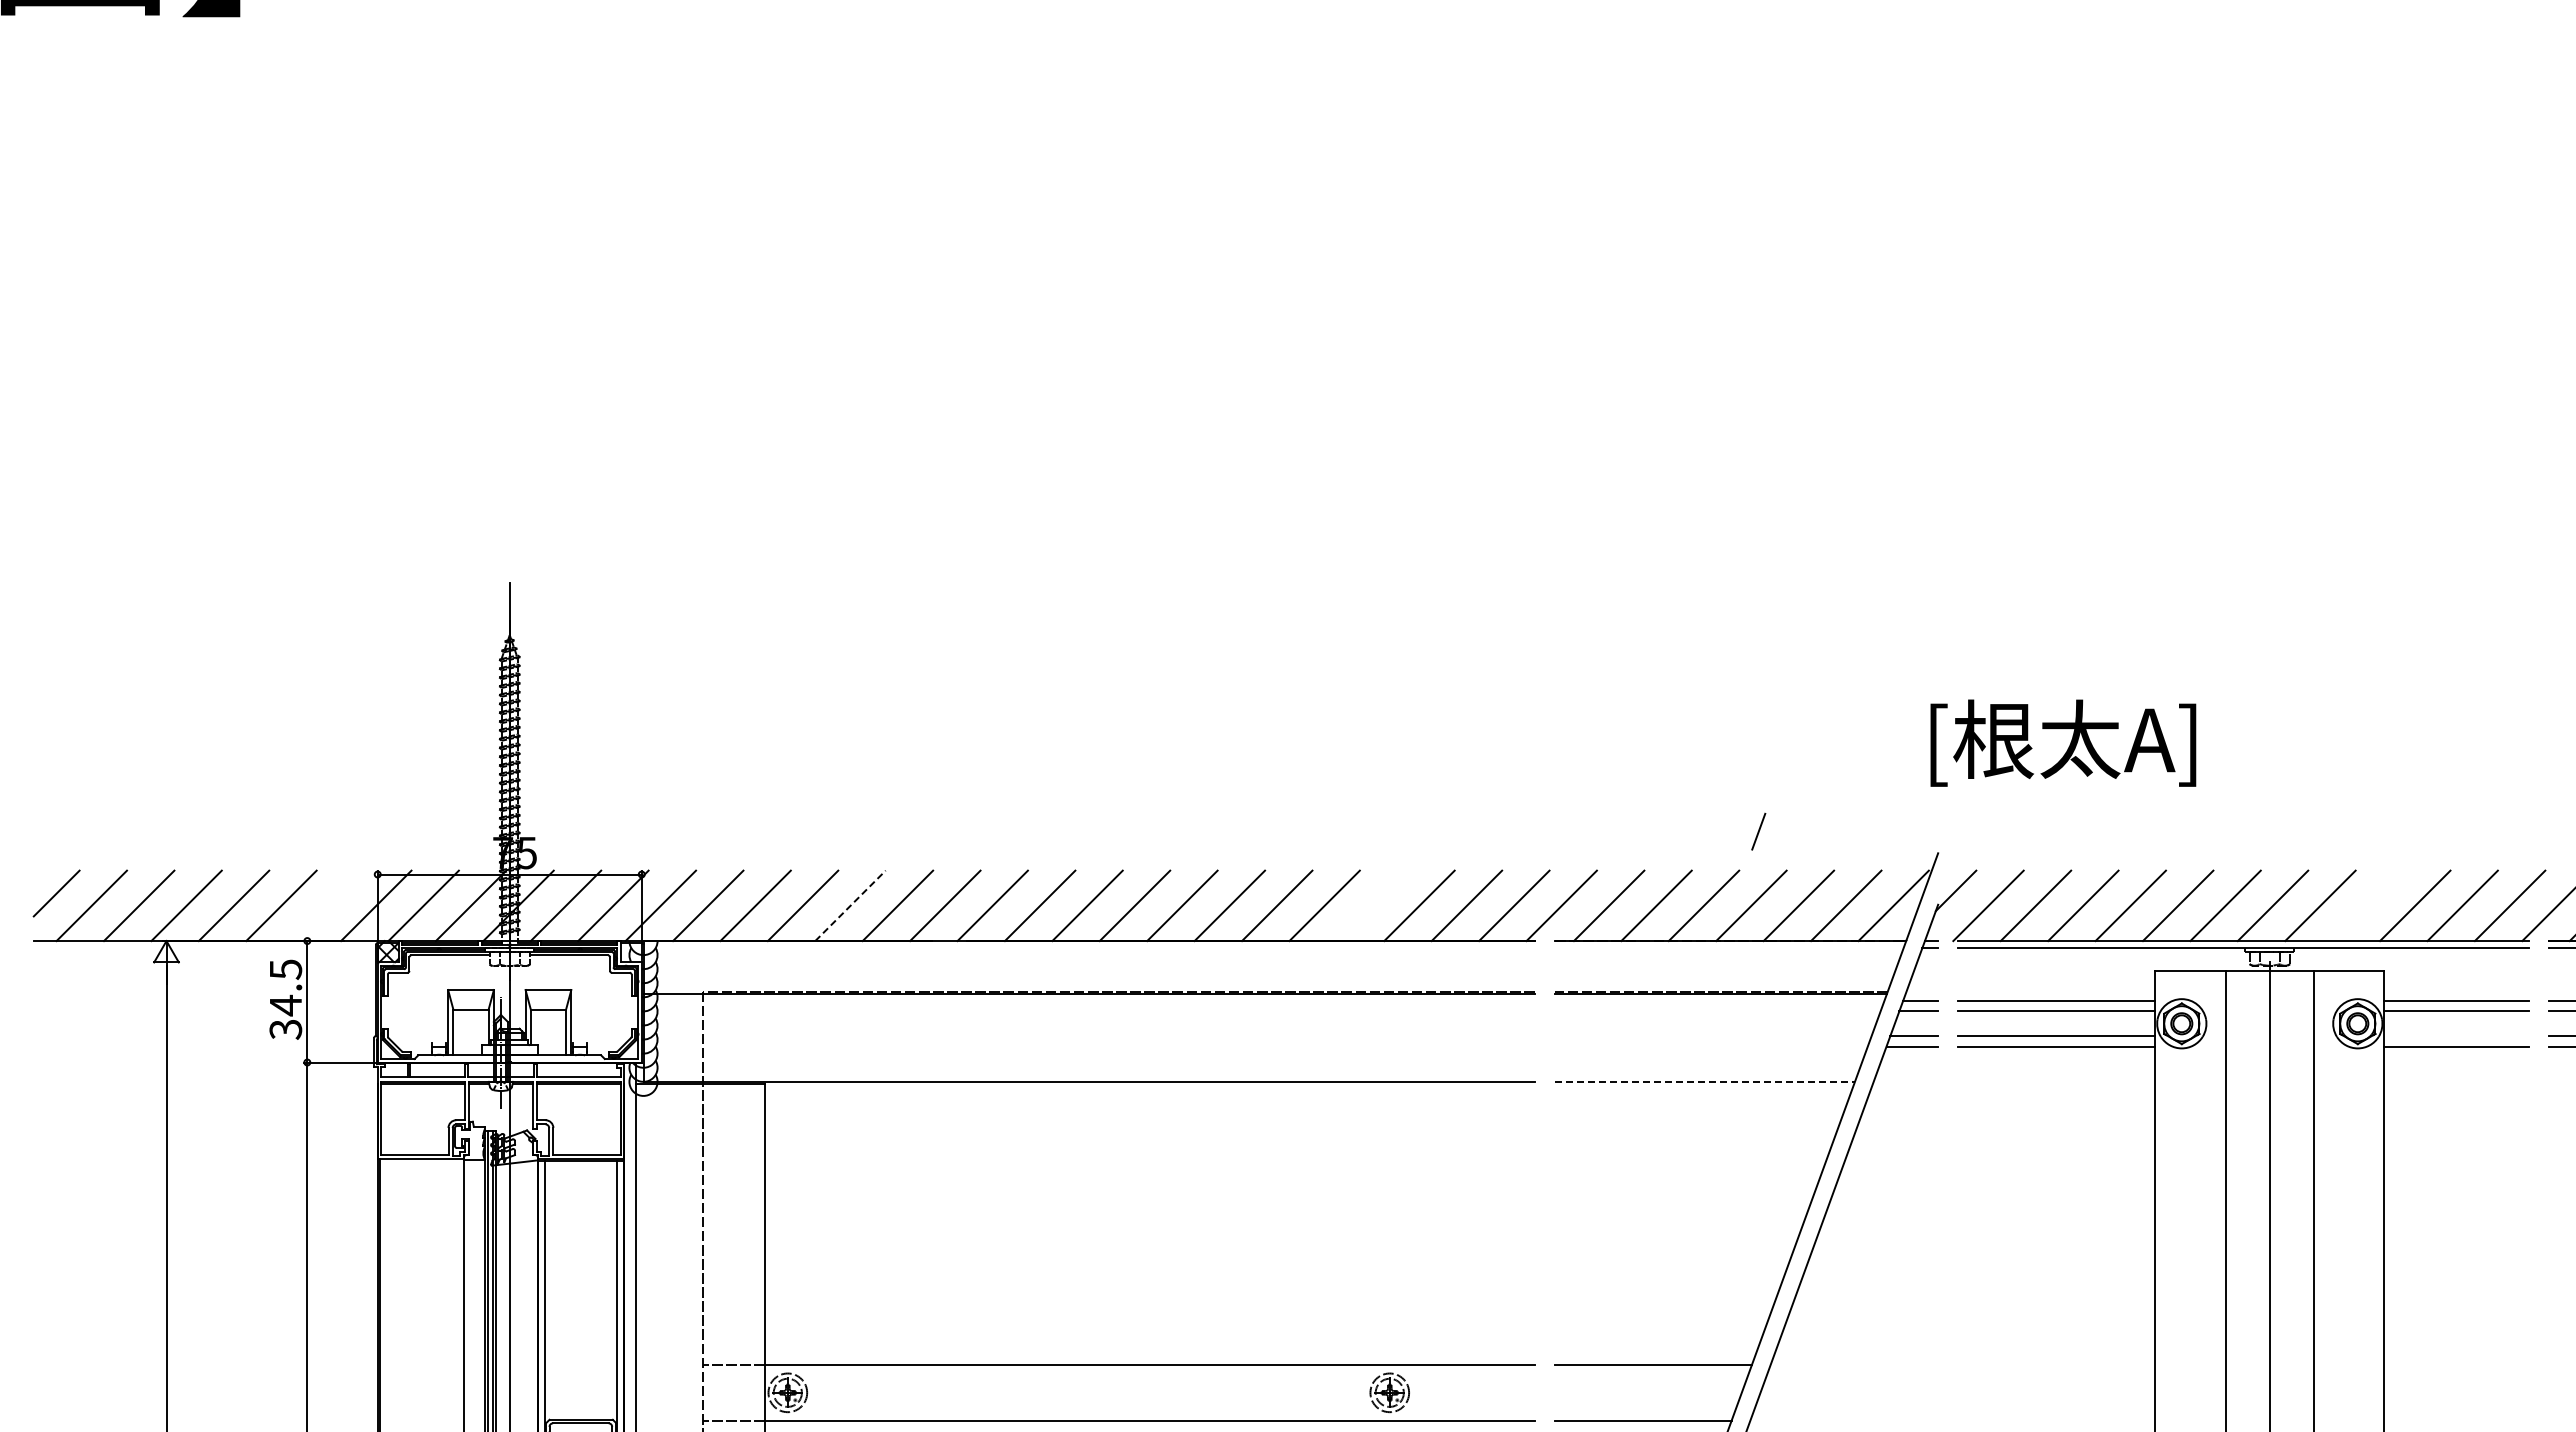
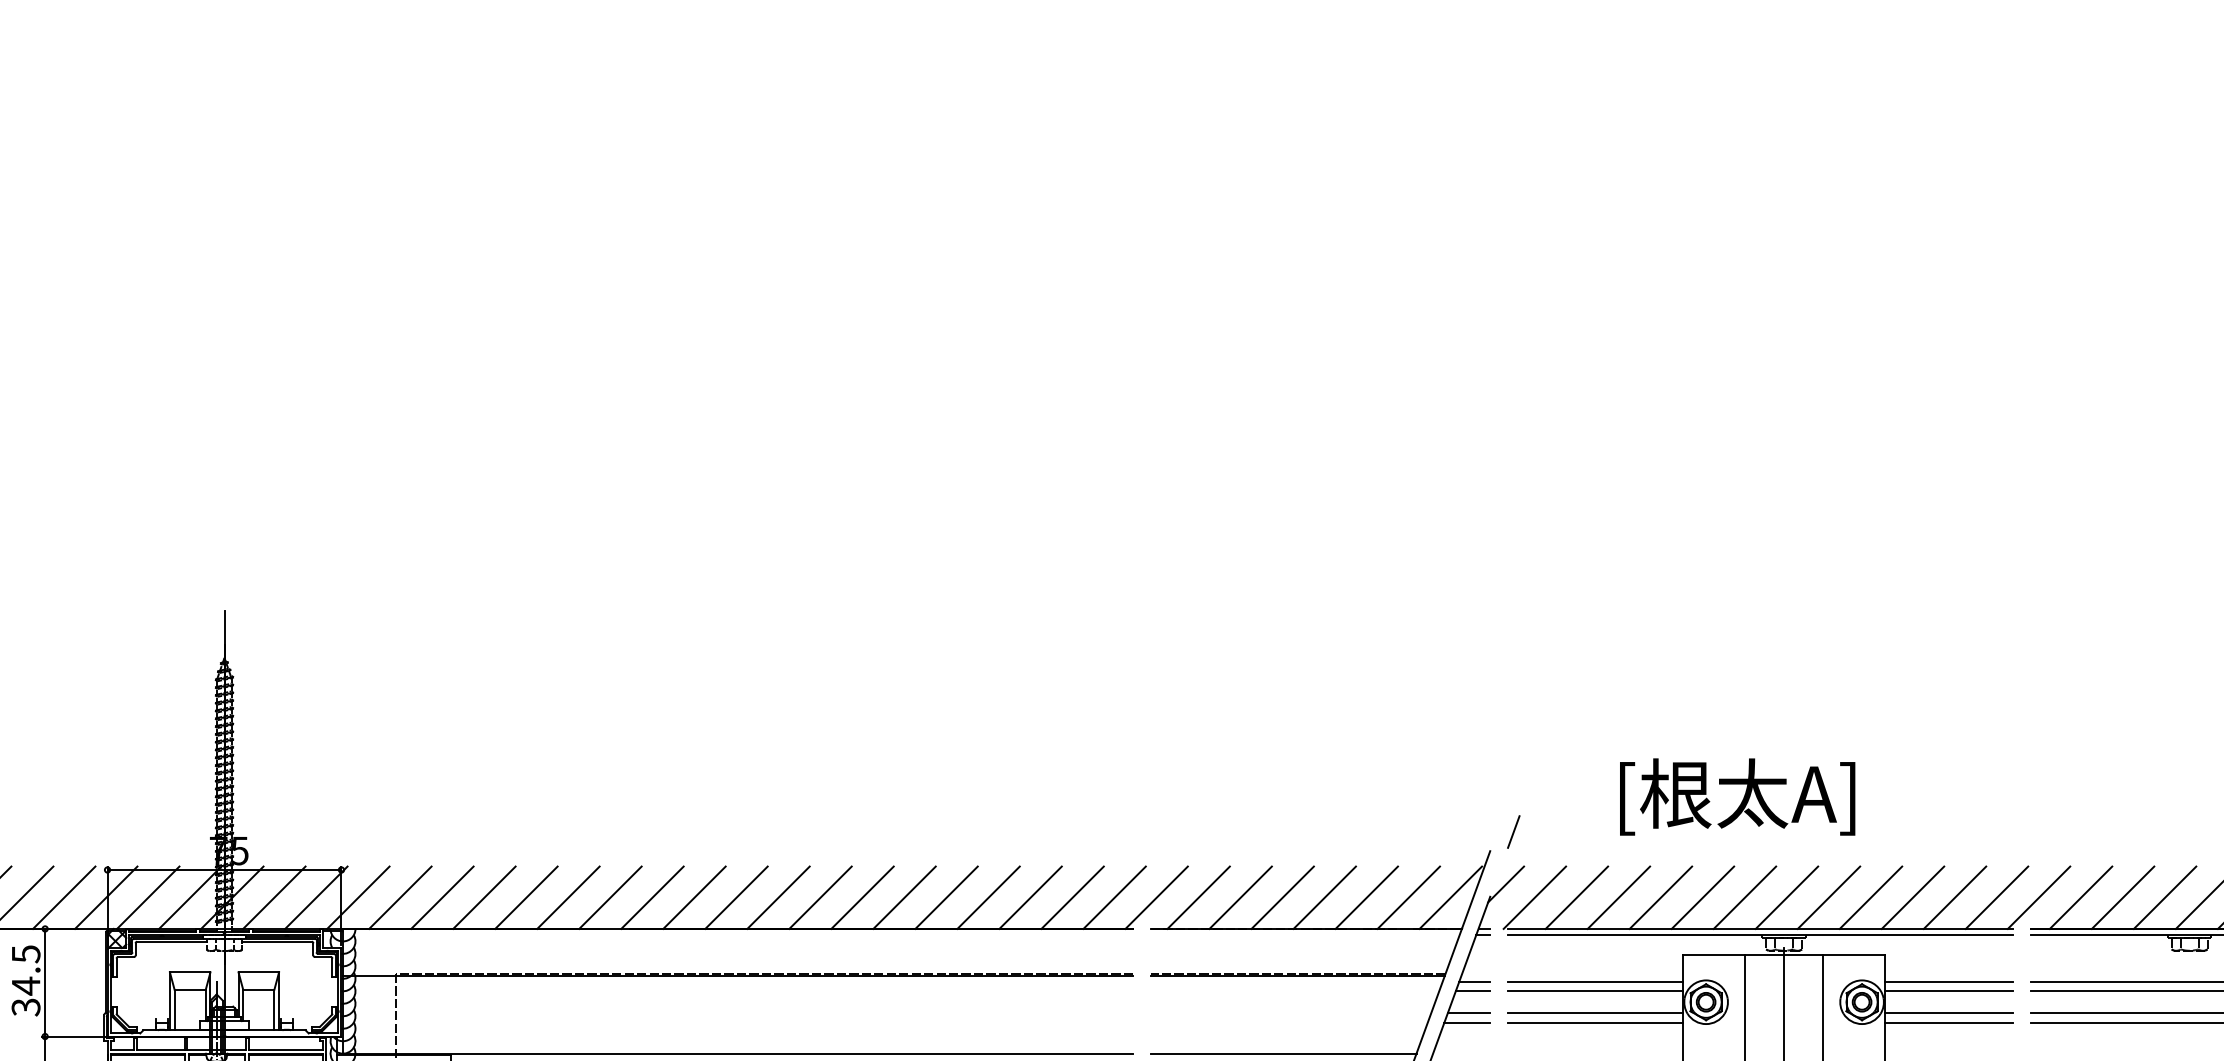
text: (2063, 742) -> (1737, 796), moved
line: (1758, 831) -> (1513, 831), moved
line: (328, 905) -> (63, 897), added
line: (850, 905) -> (526, 897), dashed -> solid
line: (1371, 905) -> (988, 897), added
line: (2367, 905) -> (1870, 897), added
line: (2456, 1036) -> (1949, 1013), added
line: (1705, 1081) -> (1284, 1053), dashed -> solid

